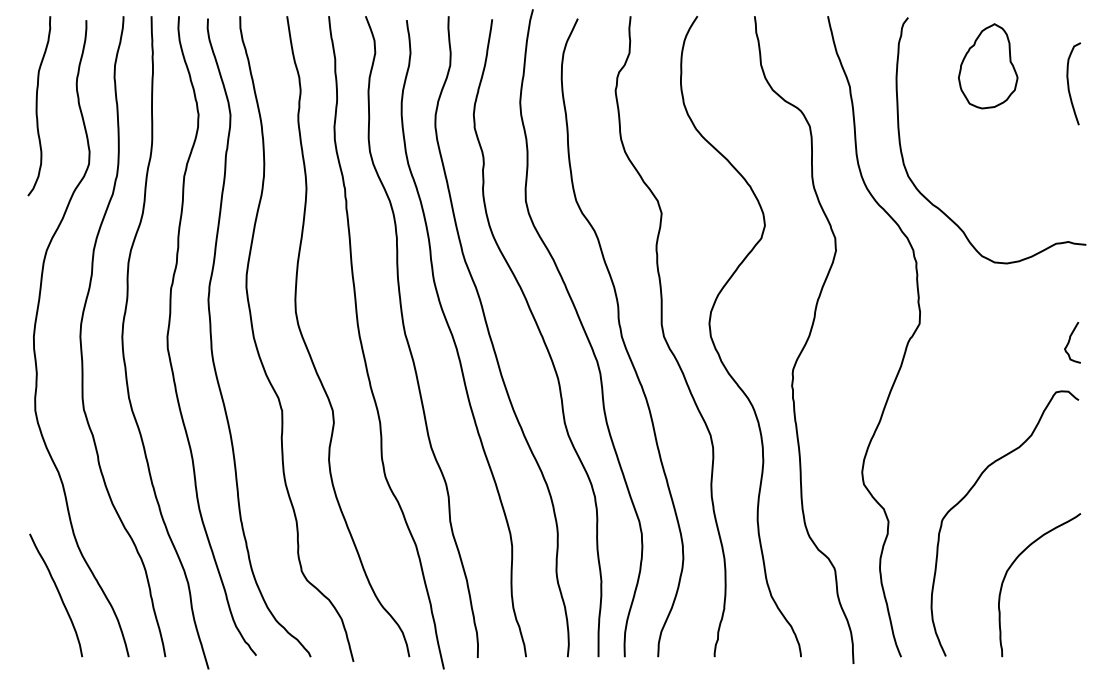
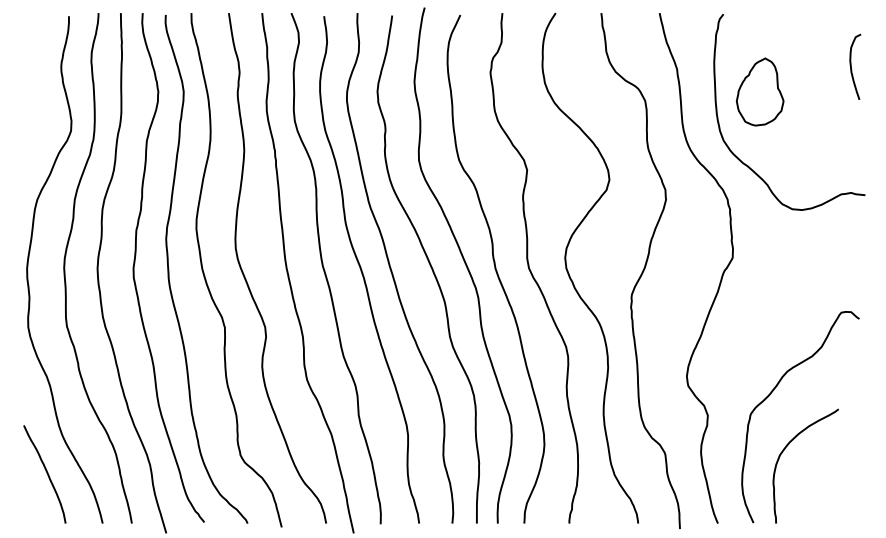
part: (988, 66) -> (760, 92), moved
curve: (37, 106) -> (30, 85), removed
curve: (1070, 340) -> (852, 271), removed
curve: (1013, 564) -> (785, 449), moved

